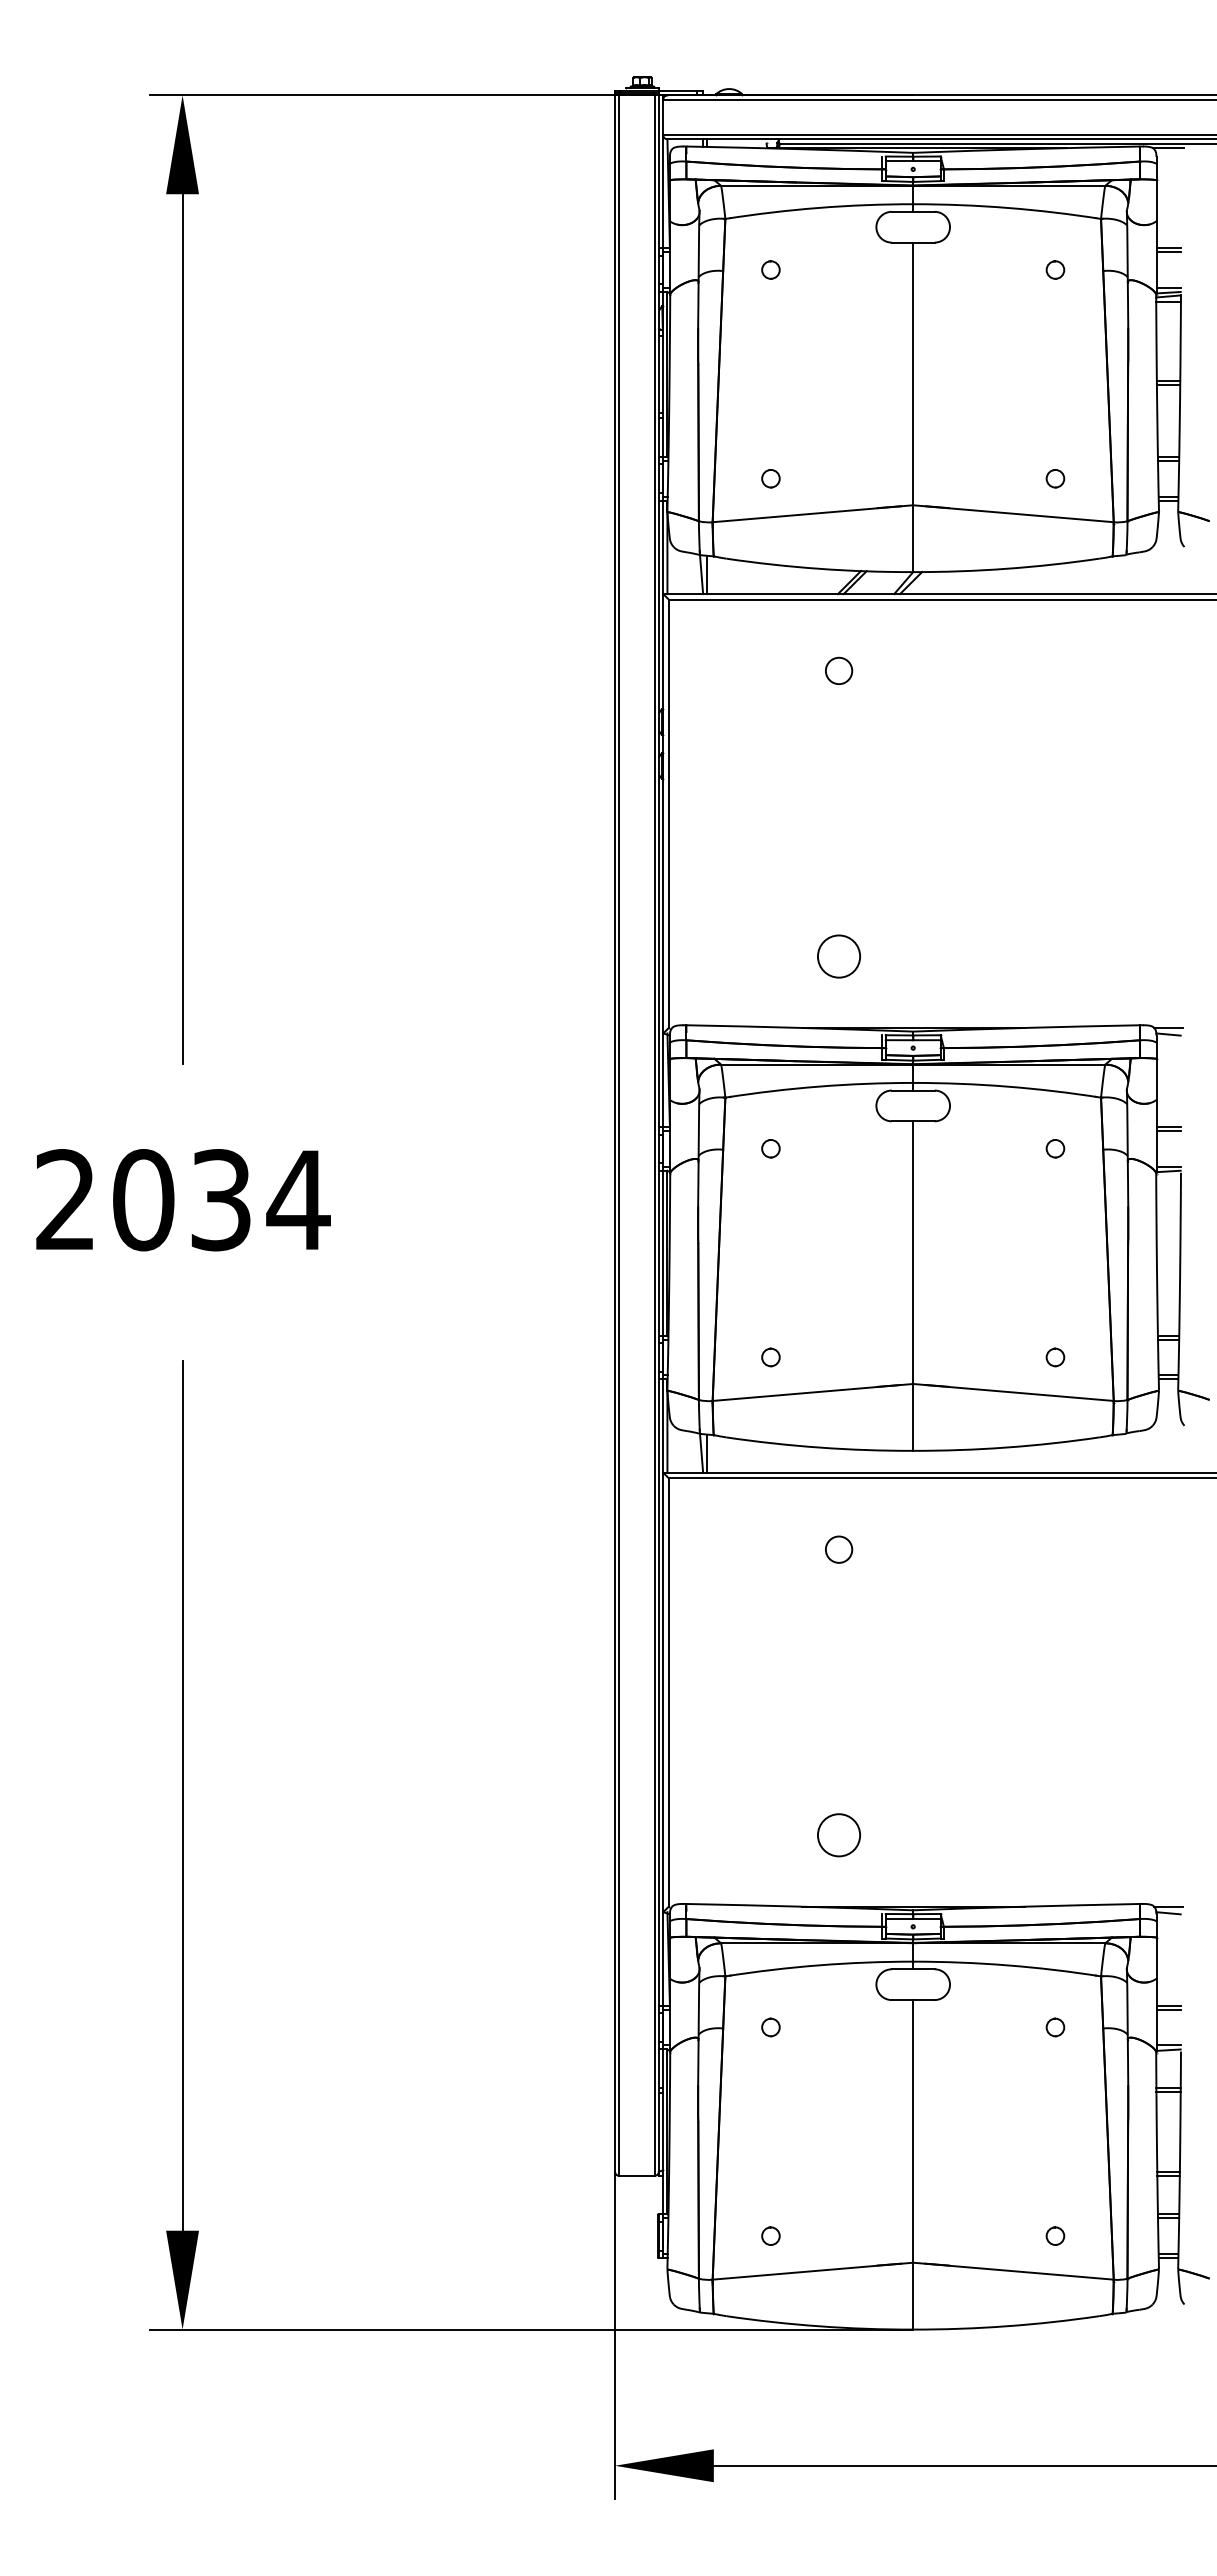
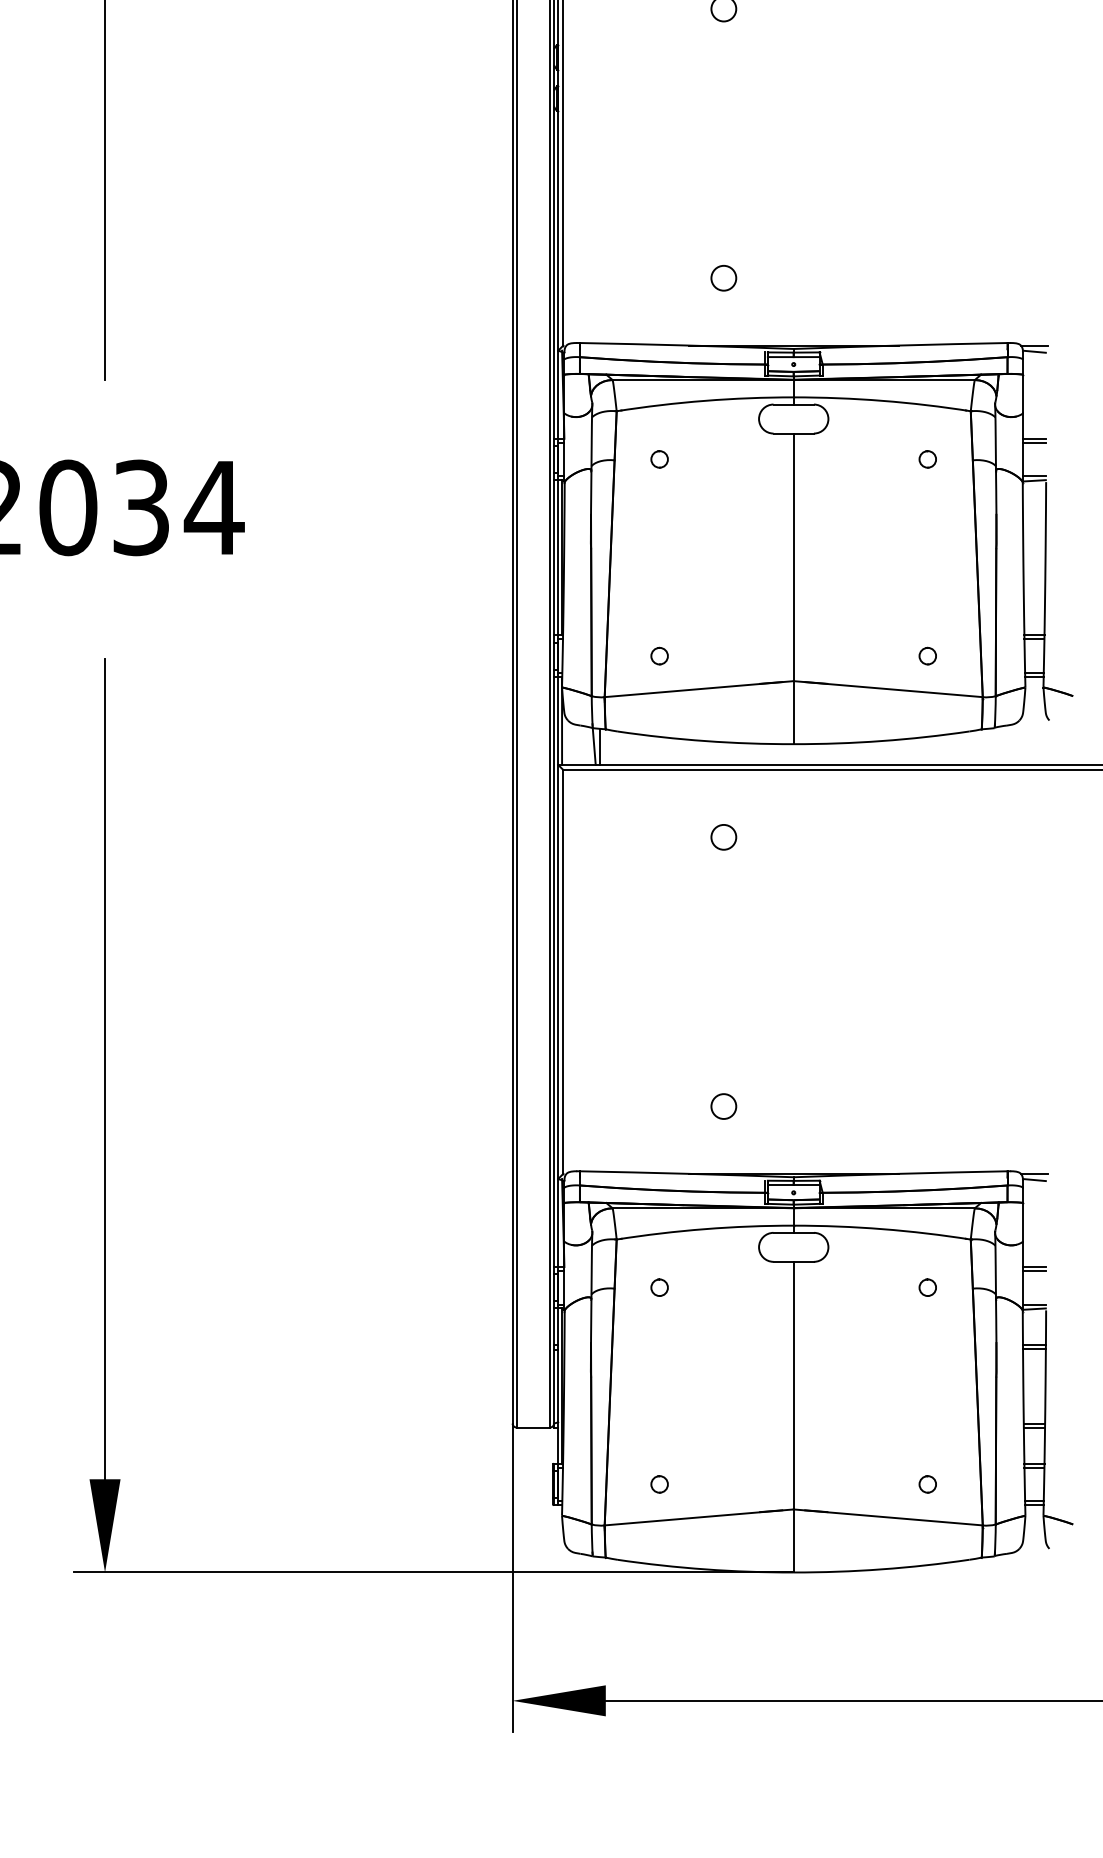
circle: (838, 956) -> (723, 278), size x0.62
circle: (838, 1835) -> (723, 1106), size x0.62

